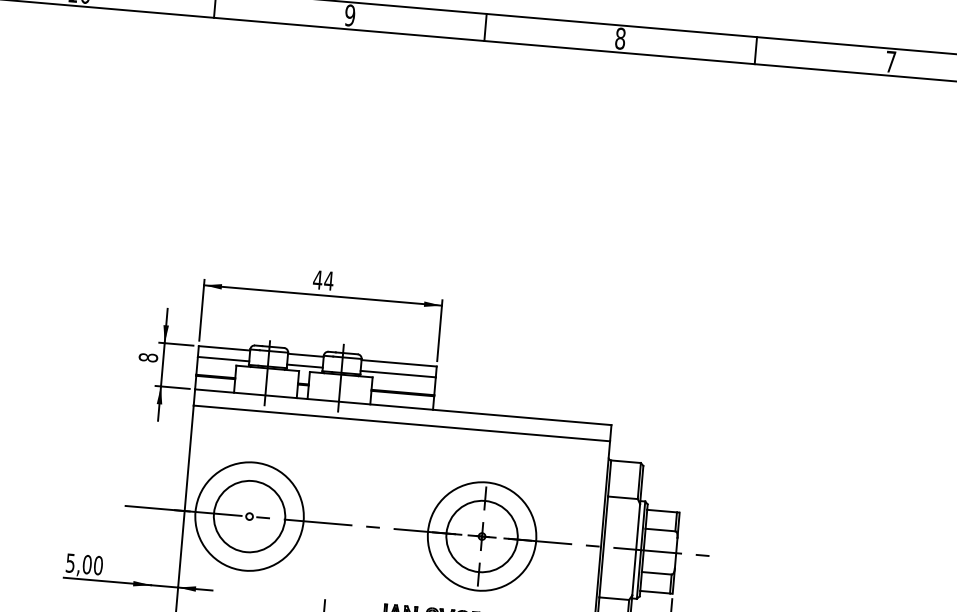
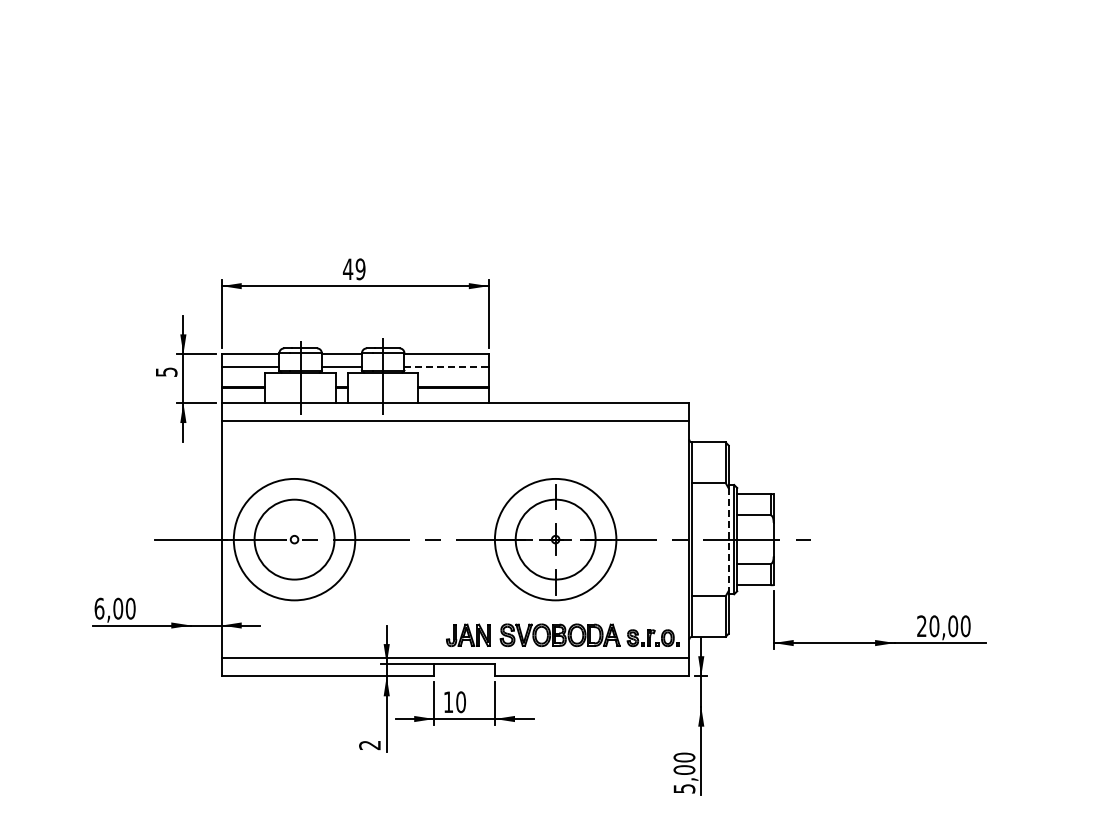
text: (328, 281) -> (360, 269), 44 -> 49
text: (148, 357) -> (166, 372), 8 -> 5
line: (398, 374) -> (447, 366), solid -> dashed
line: (635, 550) -> (728, 540), solid -> dashed
text: (70, 563) -> (99, 608), 5,00 -> 6,00

